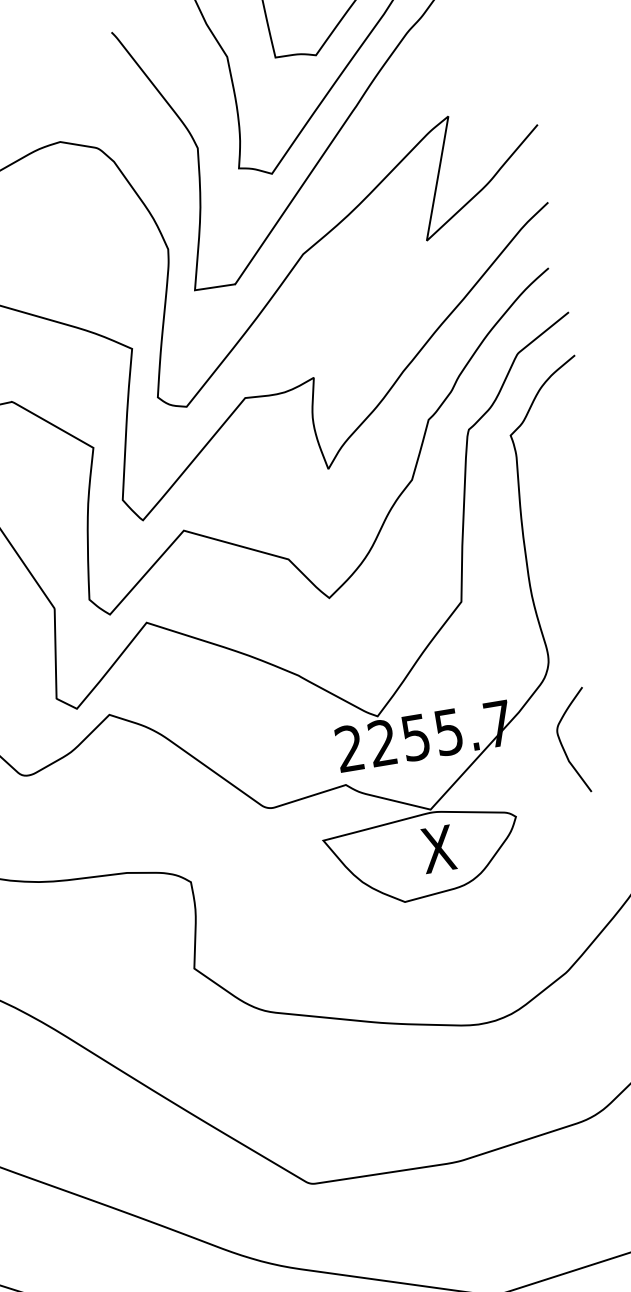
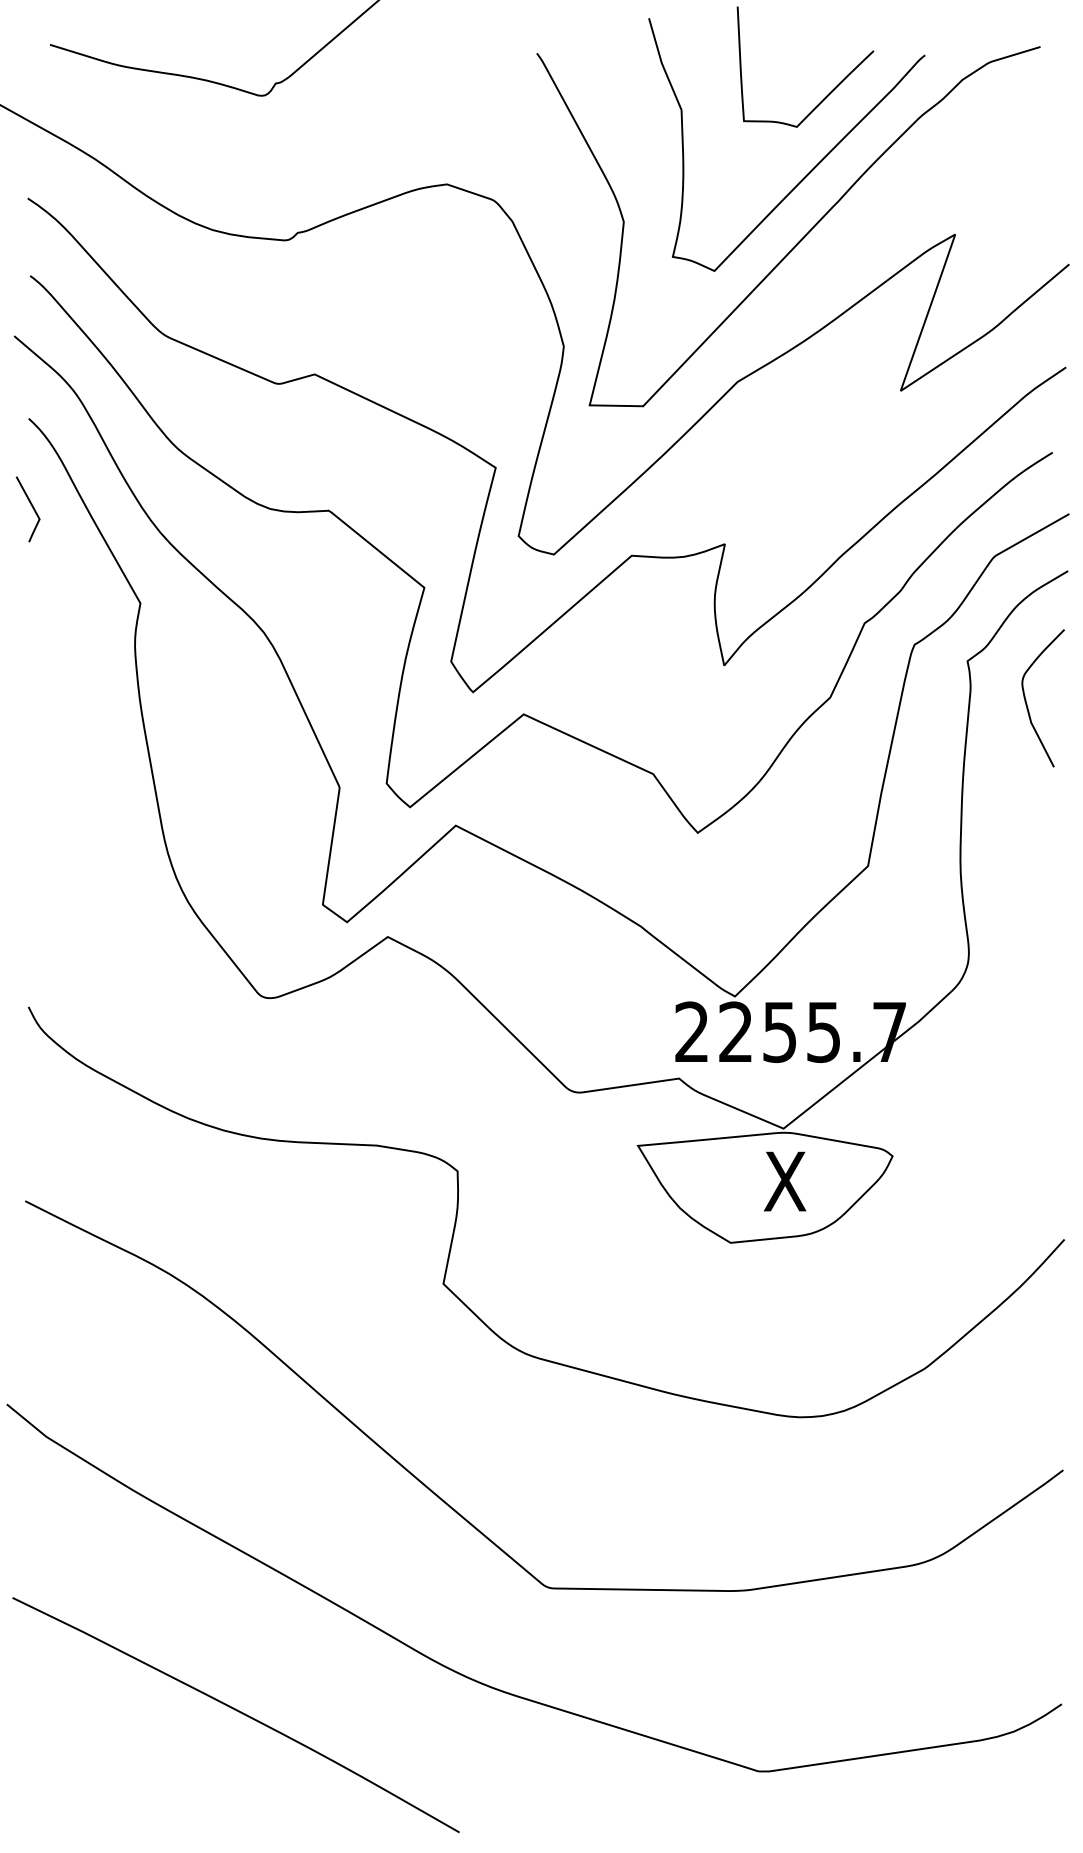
curve: (563, 747) -> (1027, 703), moved

